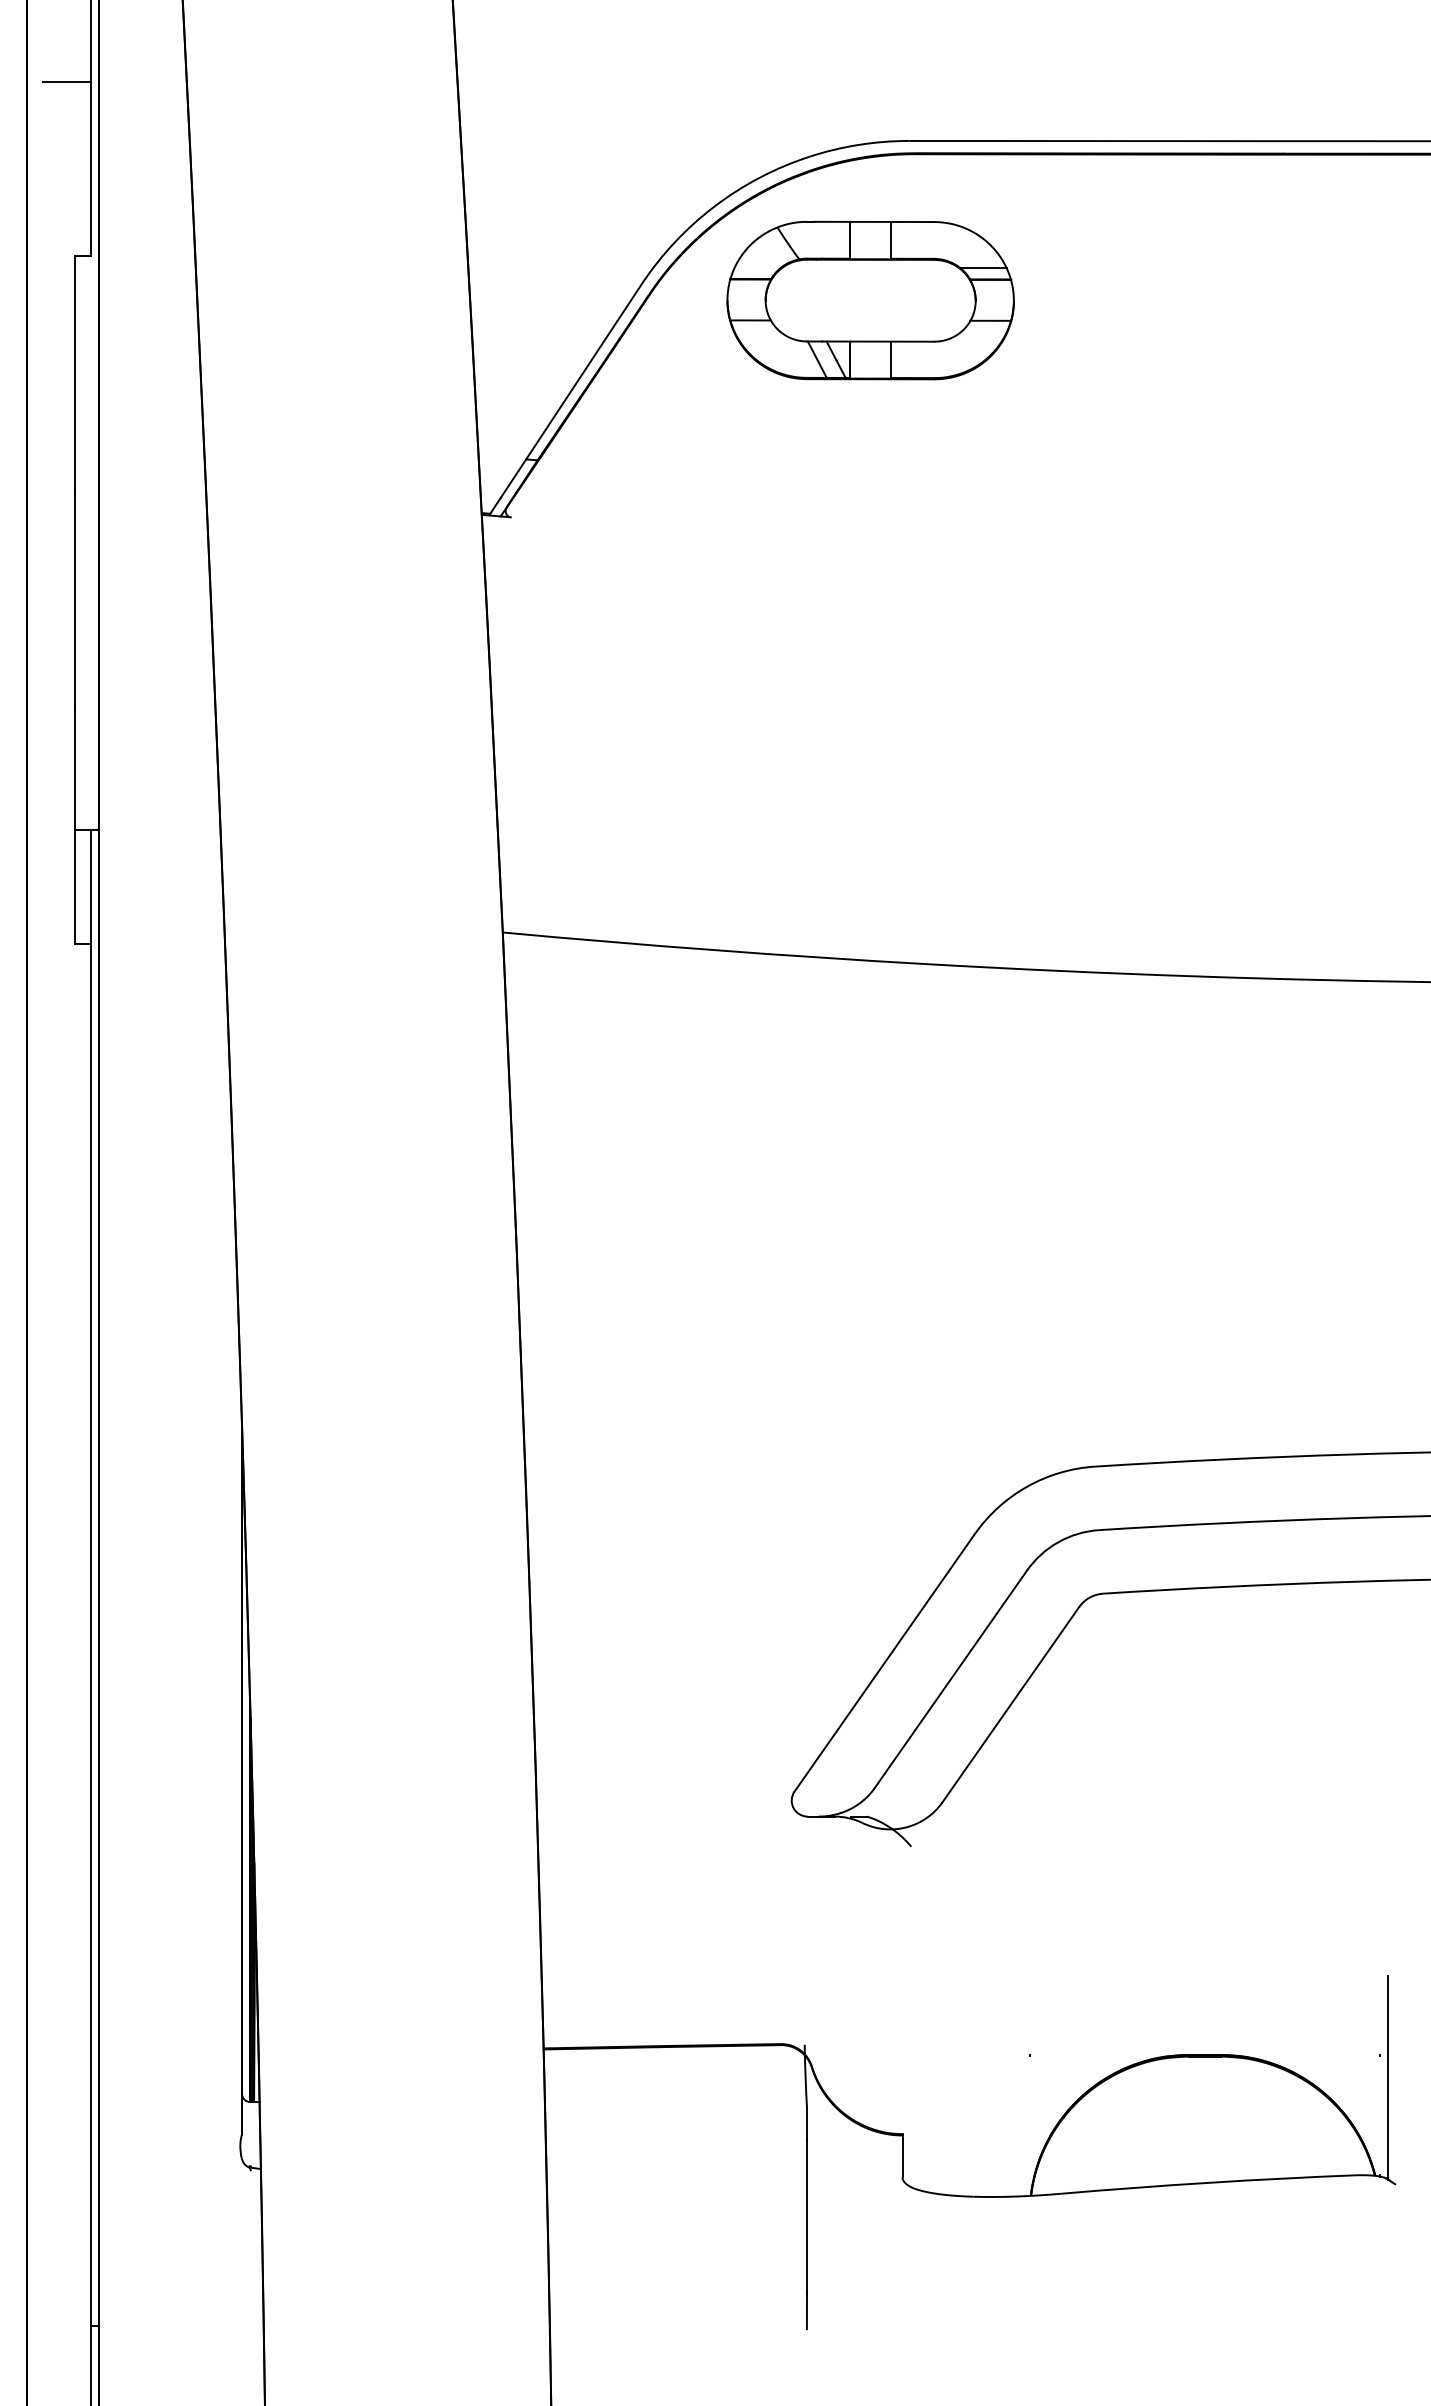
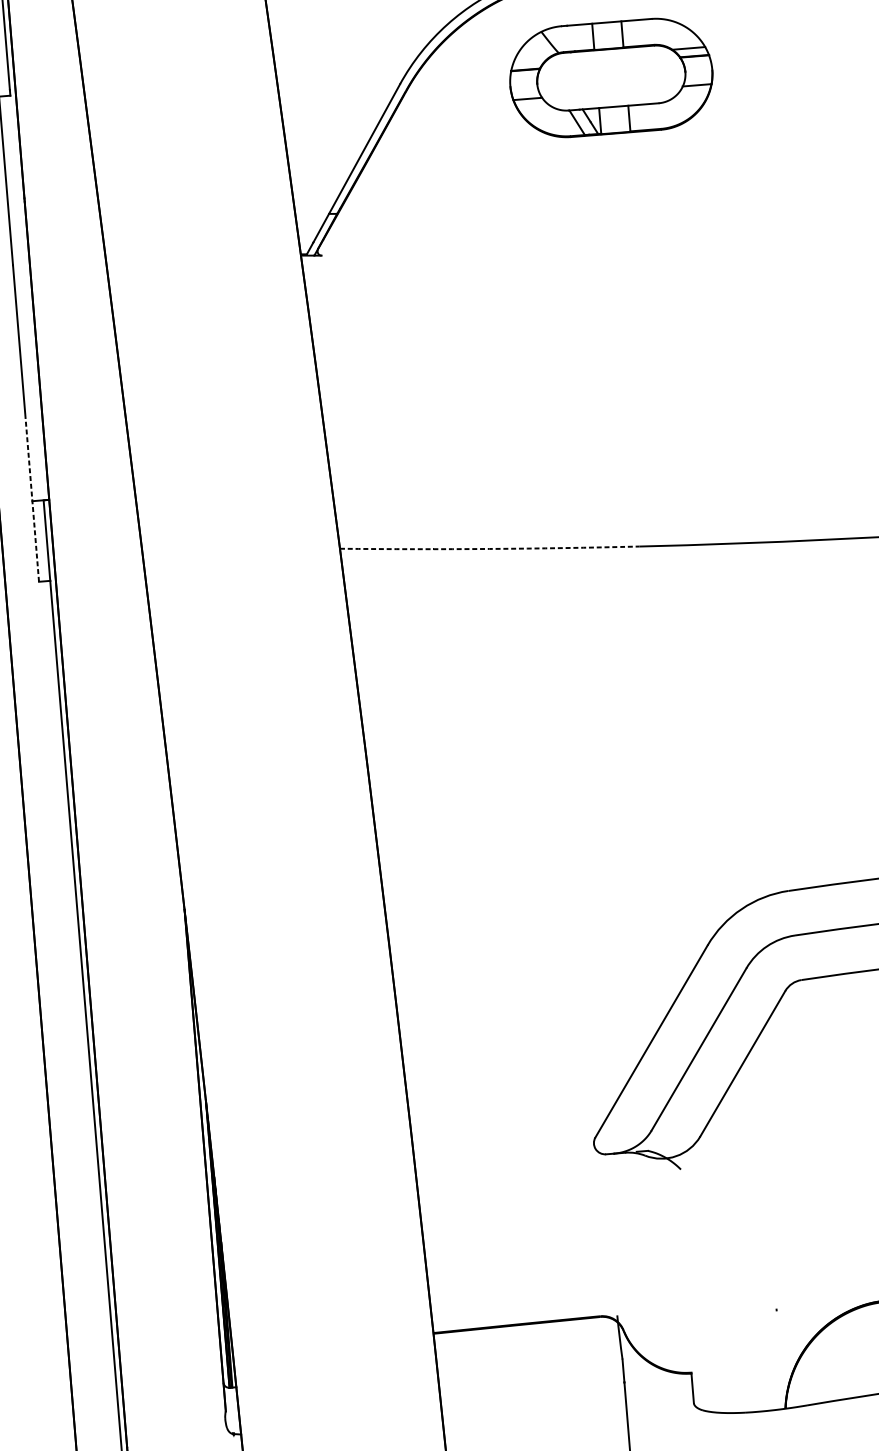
part: (870, 300) -> (611, 77), moved
line: (74, 824) -> (31, 497), solid -> dashed
arc: (713, 950) -> (489, 549), solid -> dashed

